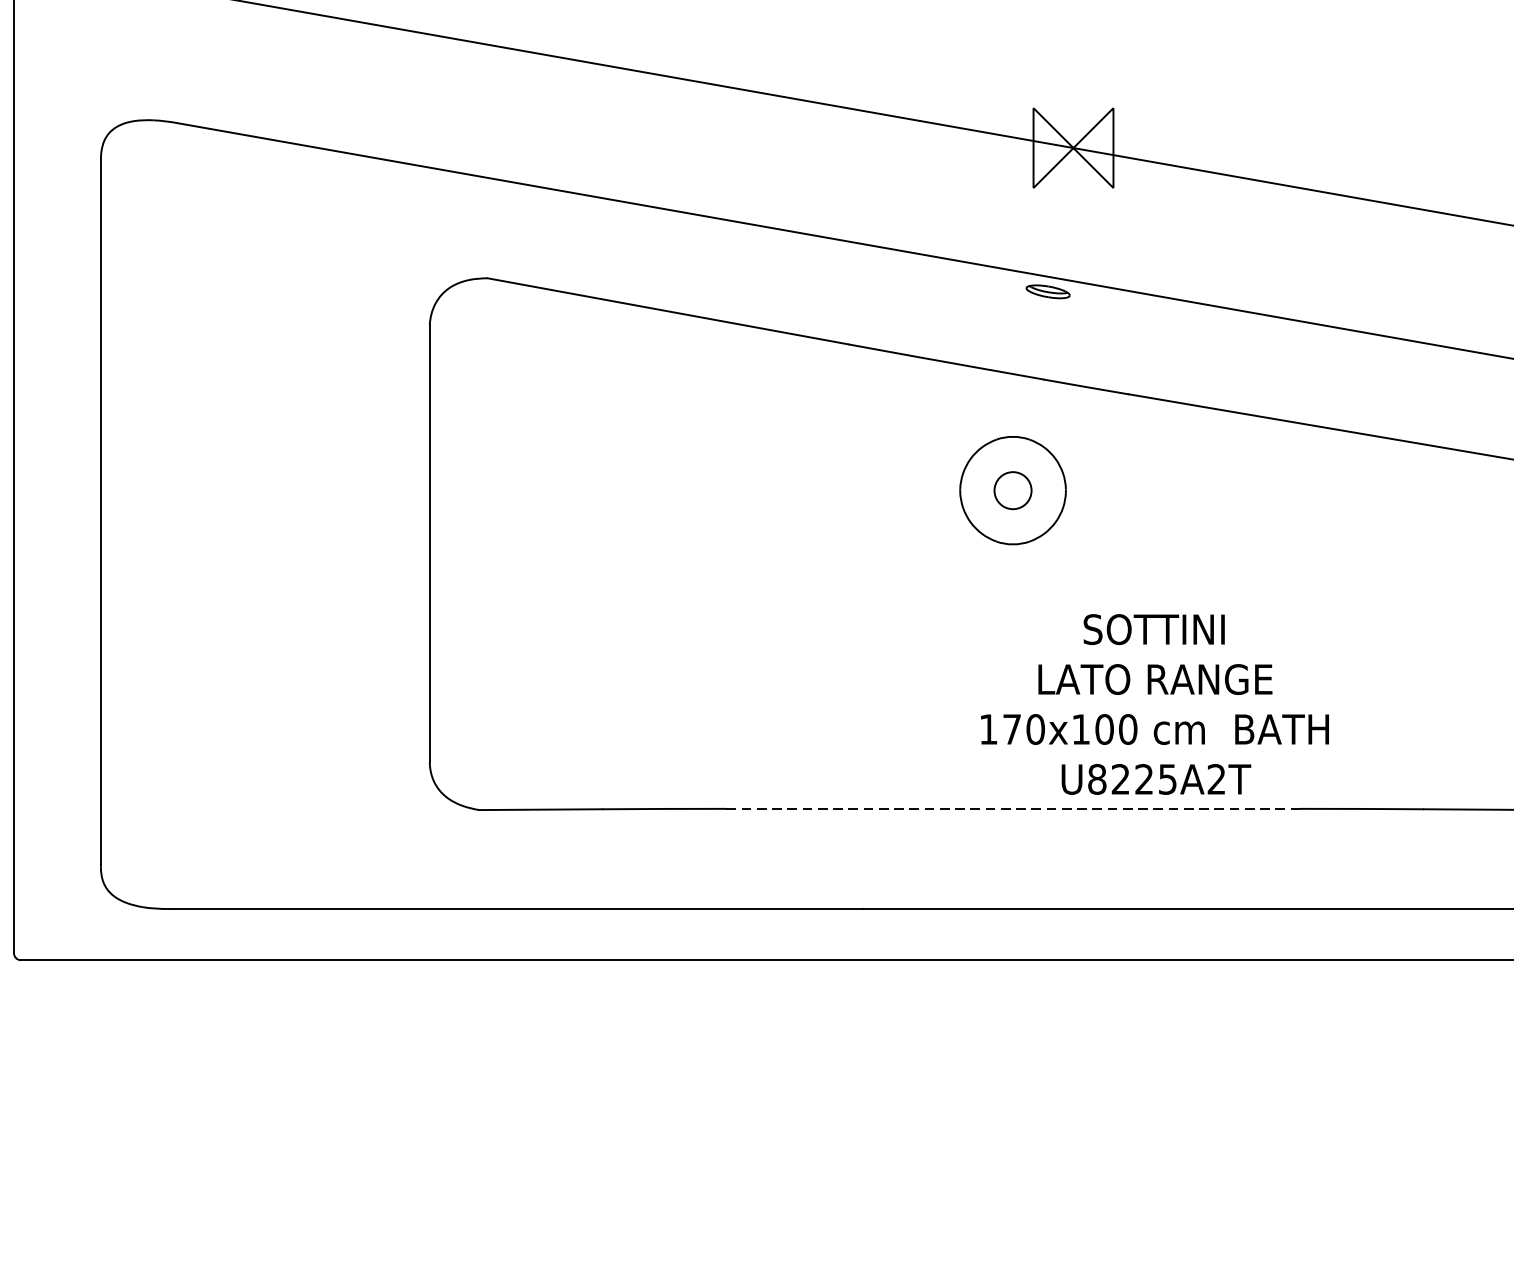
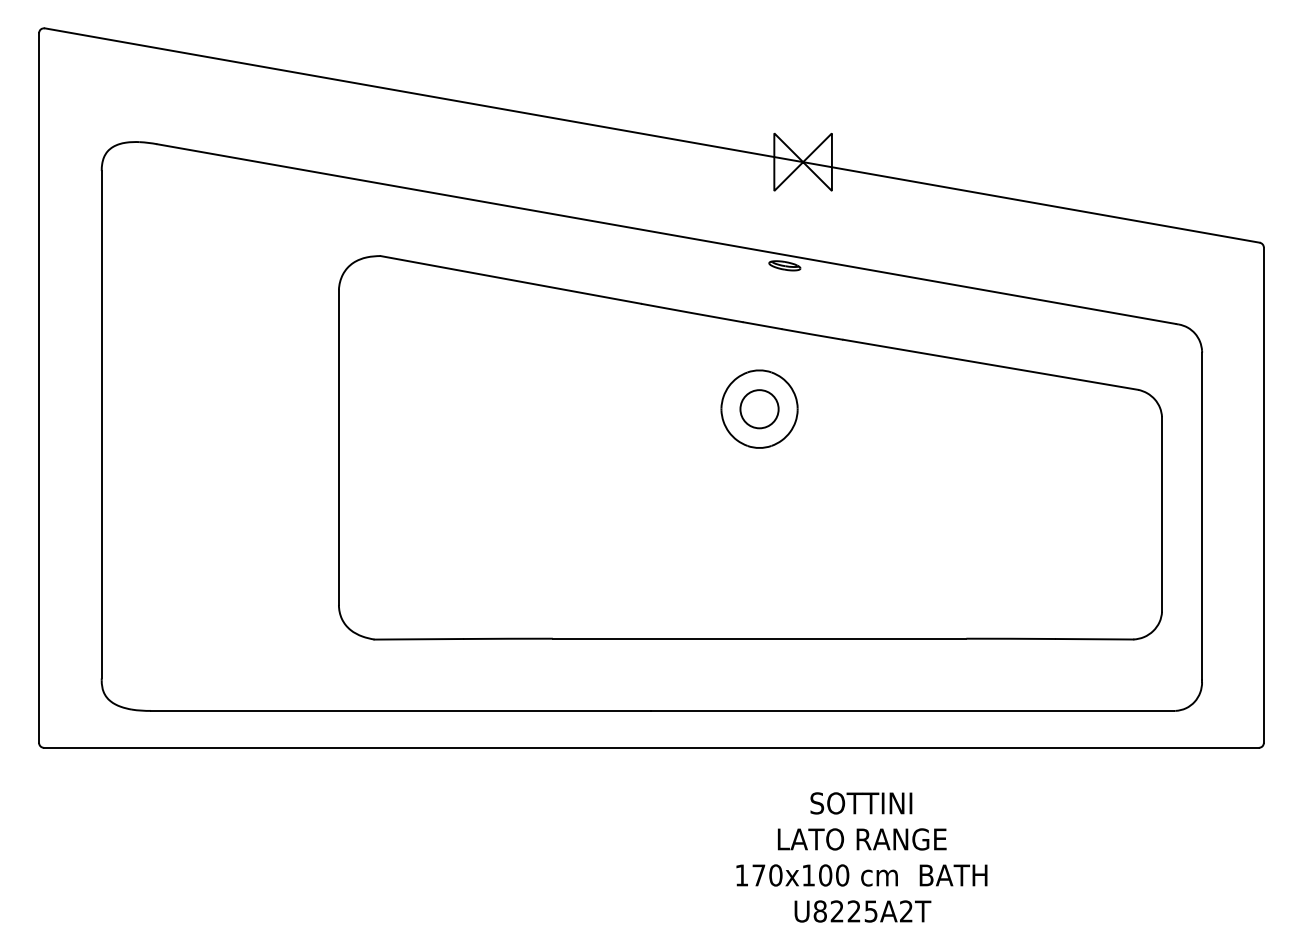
circle: (1012, 491) -> (759, 409), size x1.43
text: (1154, 704) -> (861, 857), moved
line: (1012, 808) -> (759, 638), dashed -> solid

